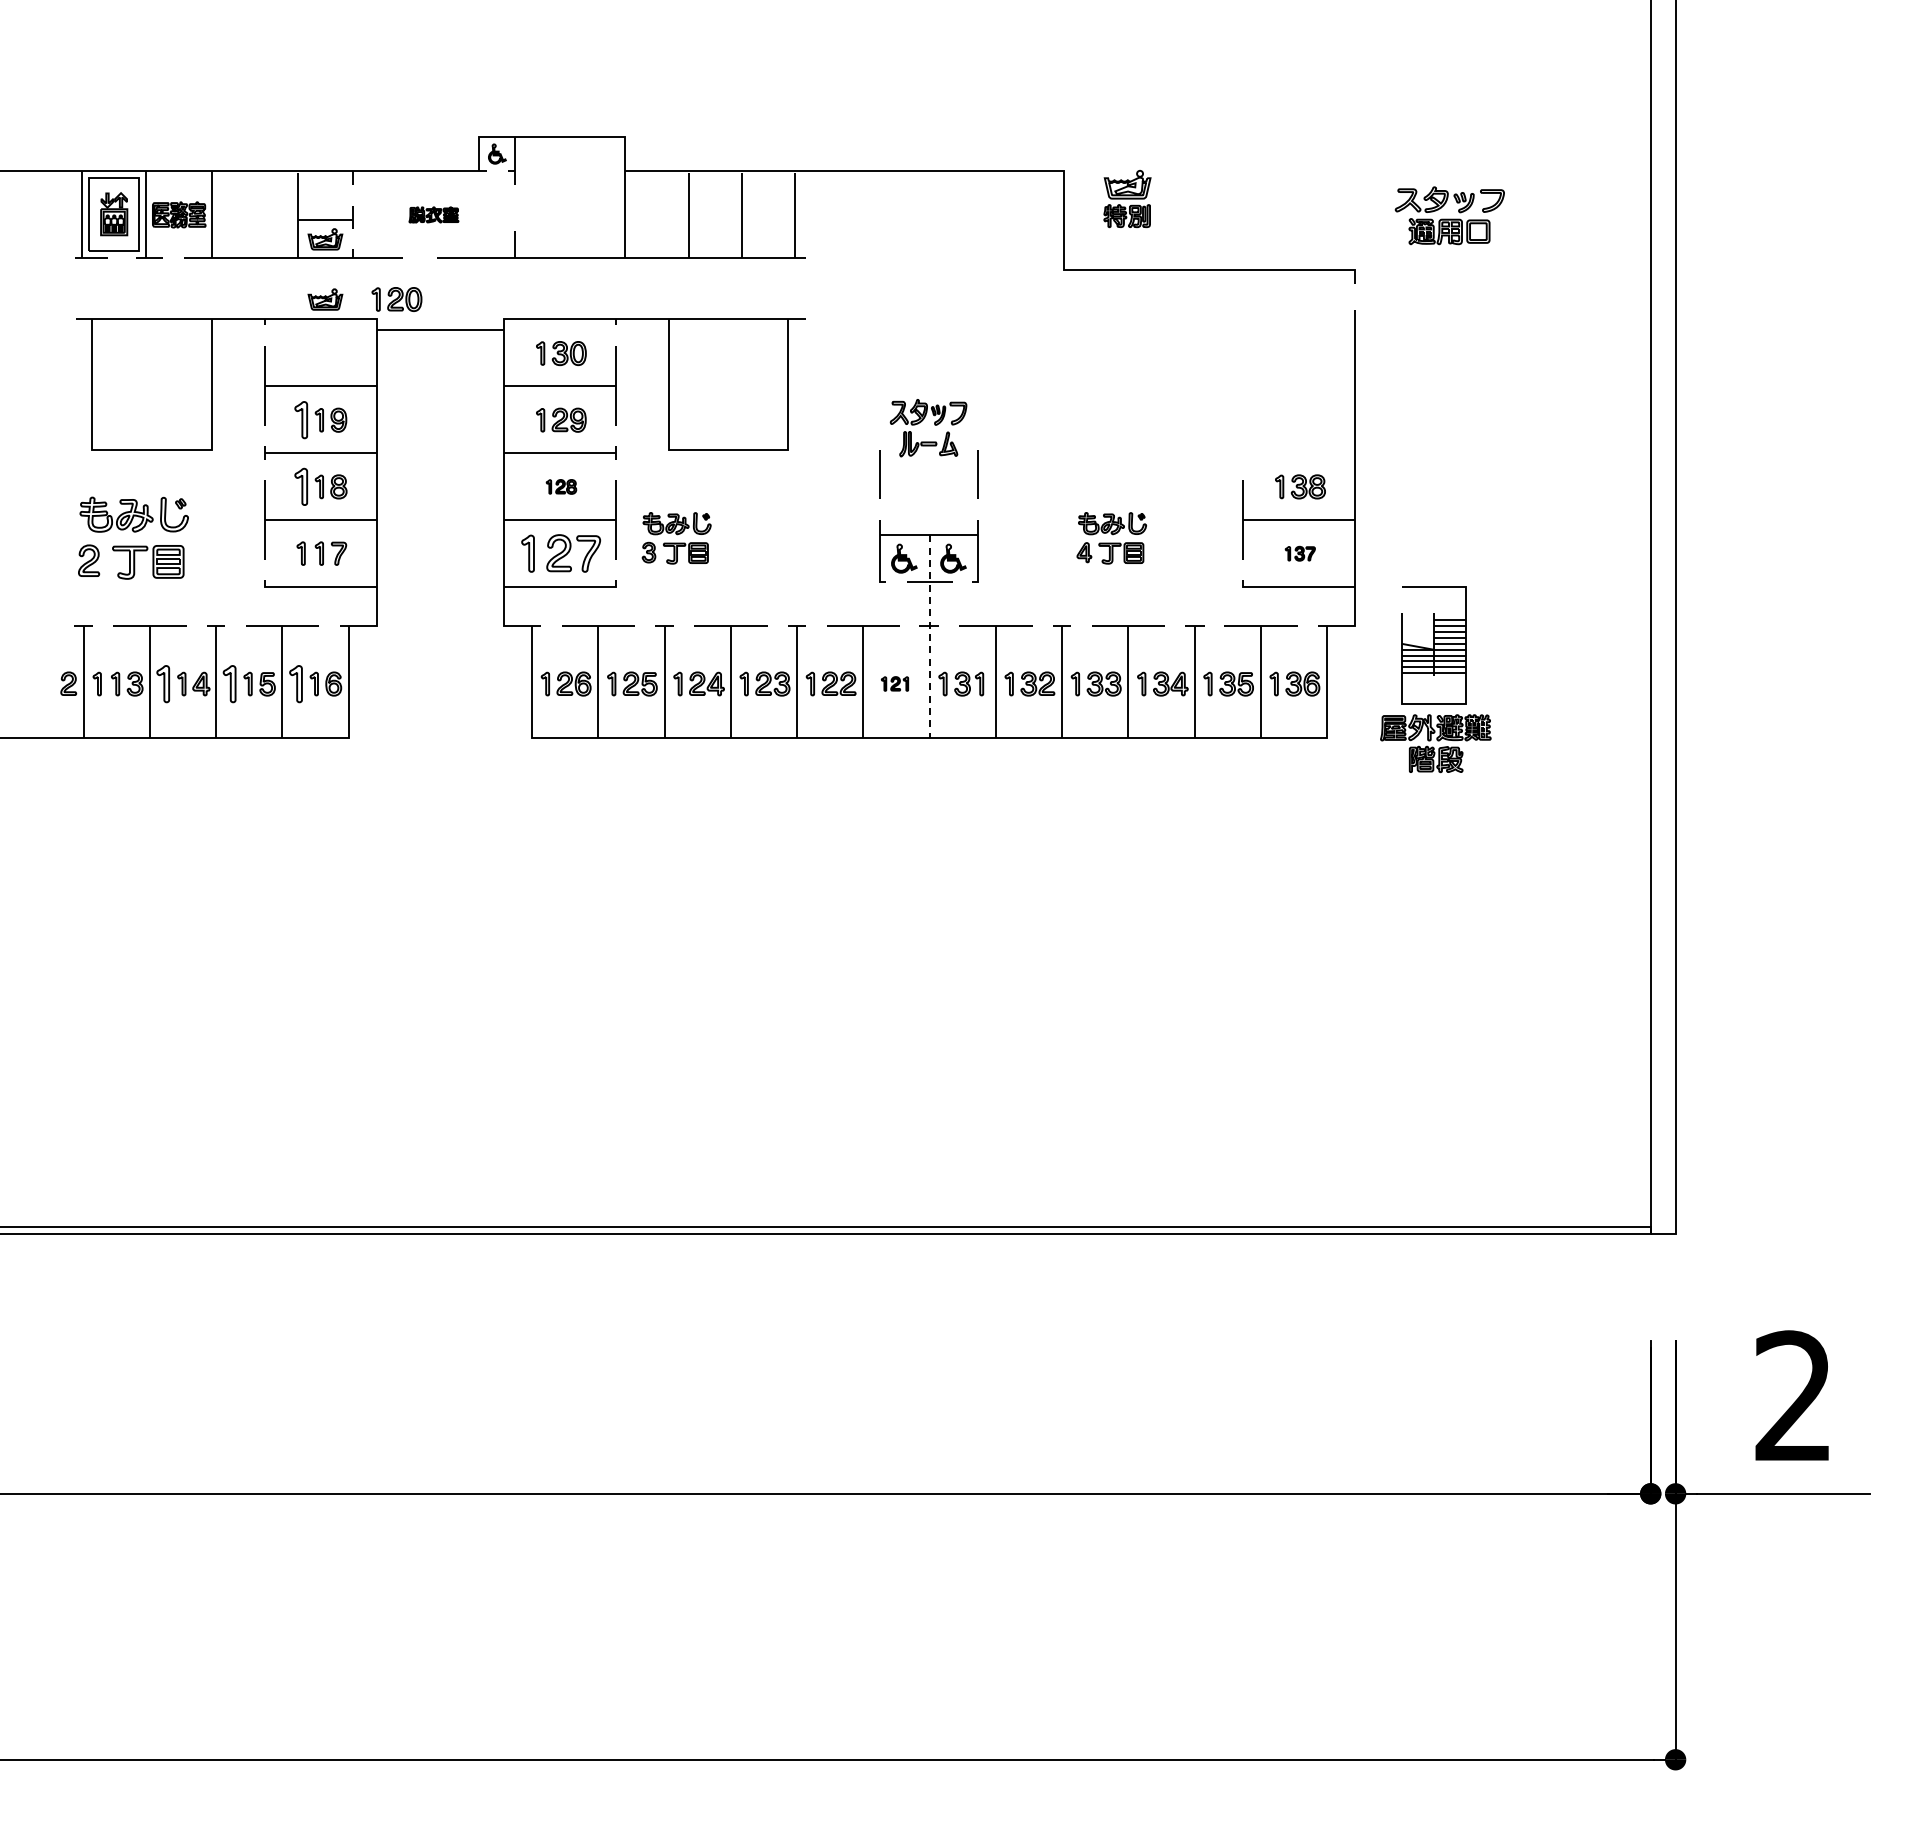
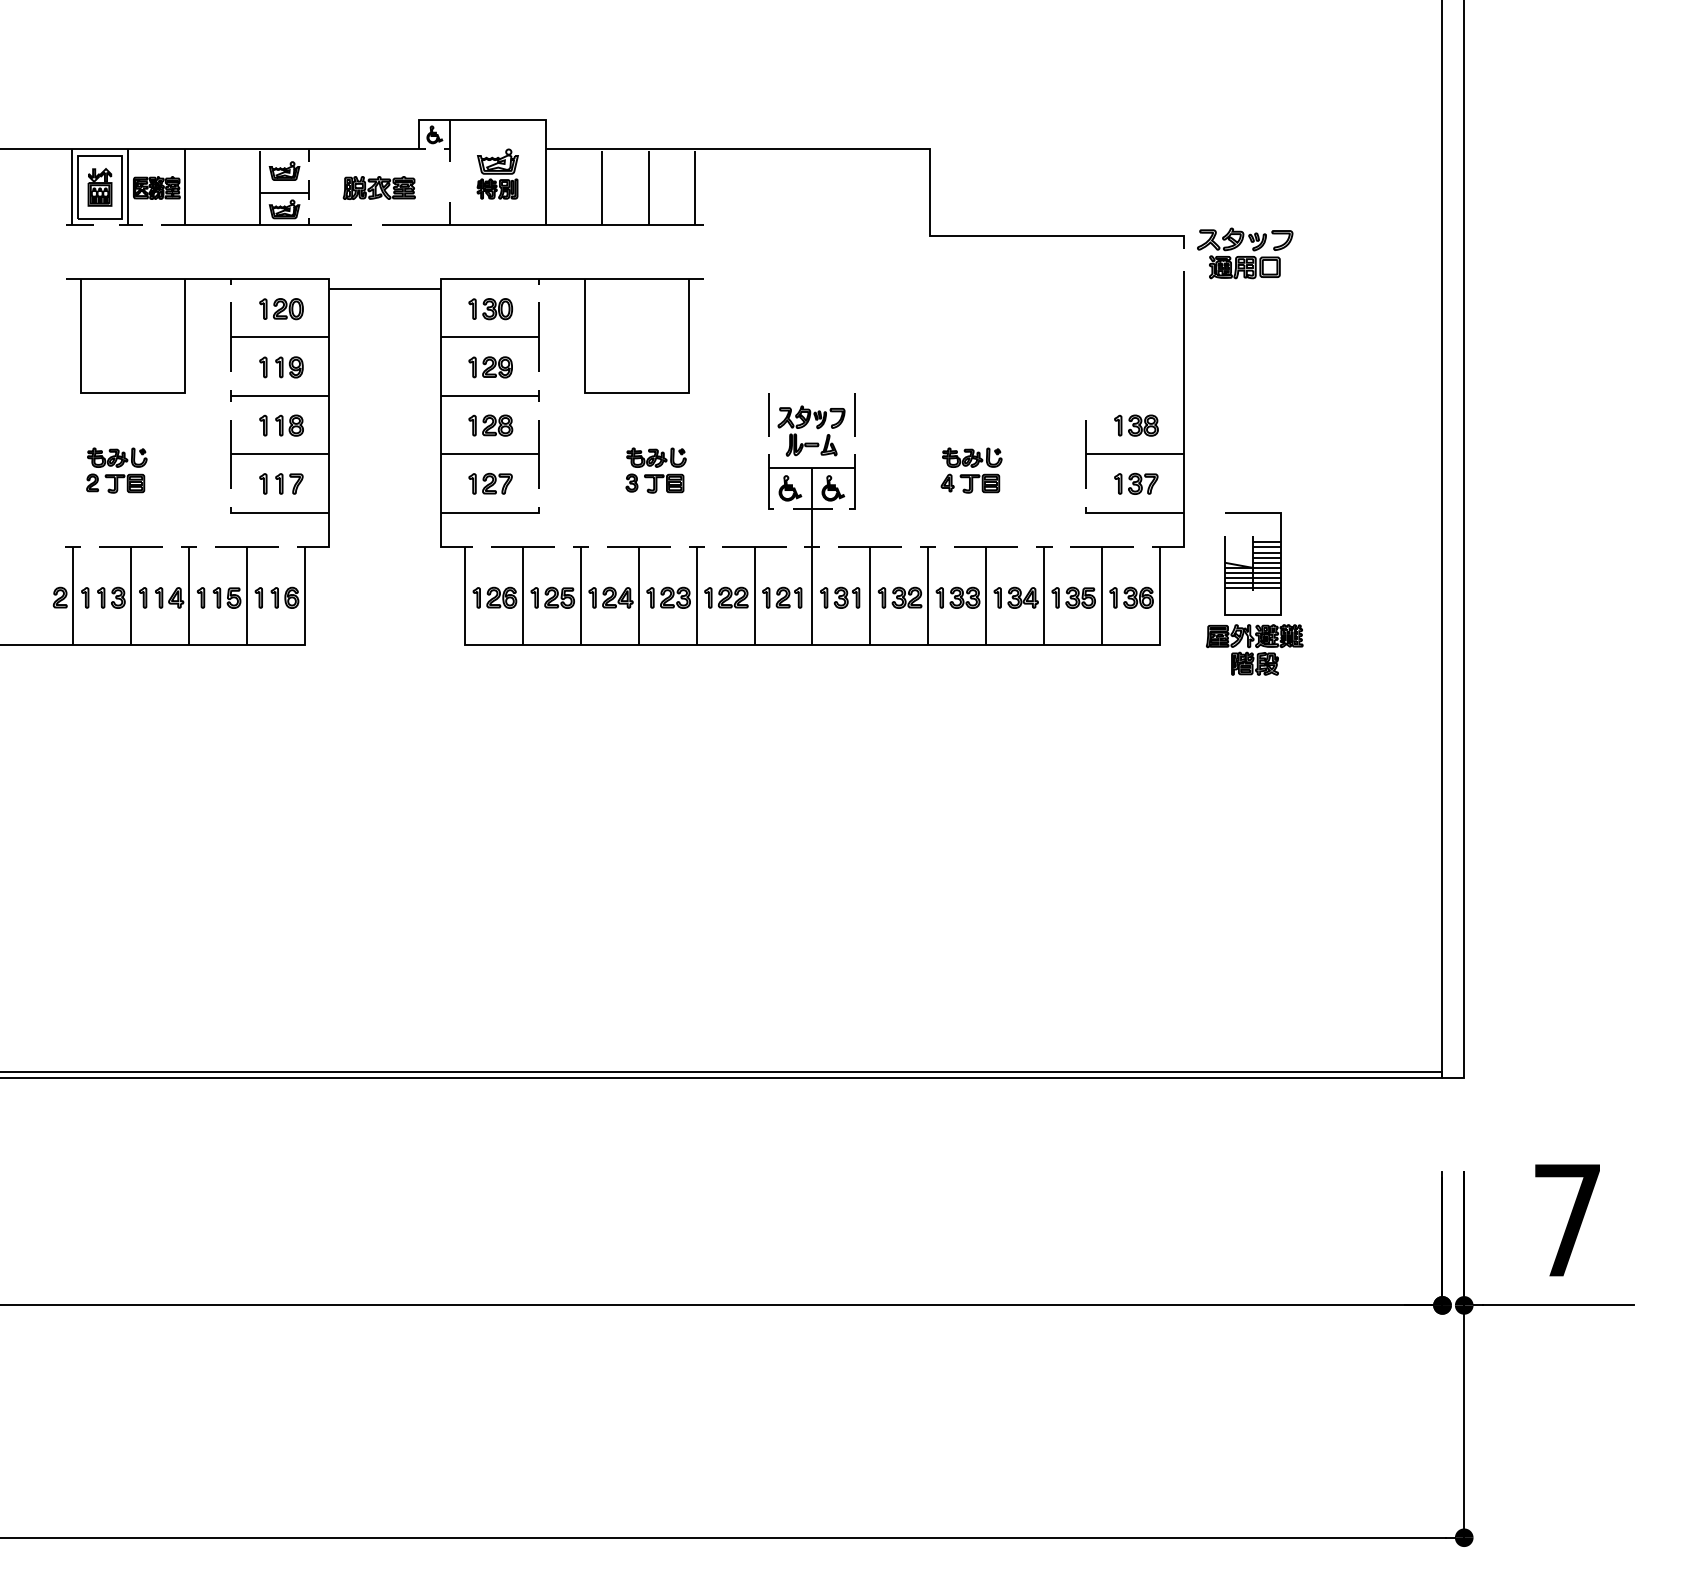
part: (1127, 199) -> (497, 174), moved
part: (433, 214) -> (379, 187), size x1.67
part: (1449, 215) -> (1244, 253), moved
part: (325, 299) -> (284, 171), moved
part: (396, 299) -> (281, 309), moved
part: (300, 420) -> (262, 367), size x0.62
part: (934, 425) -> (816, 428), moved
part: (300, 486) -> (262, 425), size x0.62
part: (561, 486) -> (490, 425), size x1.67
part: (133, 538) -> (116, 470), size x0.62
part: (676, 538) -> (655, 470), moved
part: (561, 553) -> (490, 483), size x0.62
part: (1300, 553) -> (1136, 483), size x1.67
line: (929, 636) -> (812, 556), dashed -> solid
part: (163, 683) -> (143, 597), size x0.62
part: (229, 683) -> (200, 597), size x0.62
part: (295, 683) -> (258, 597), size x0.62
part: (894, 683) -> (781, 597), size x1.67
text: (1792, 1395) -> (1566, 1219), 2 -> 7

